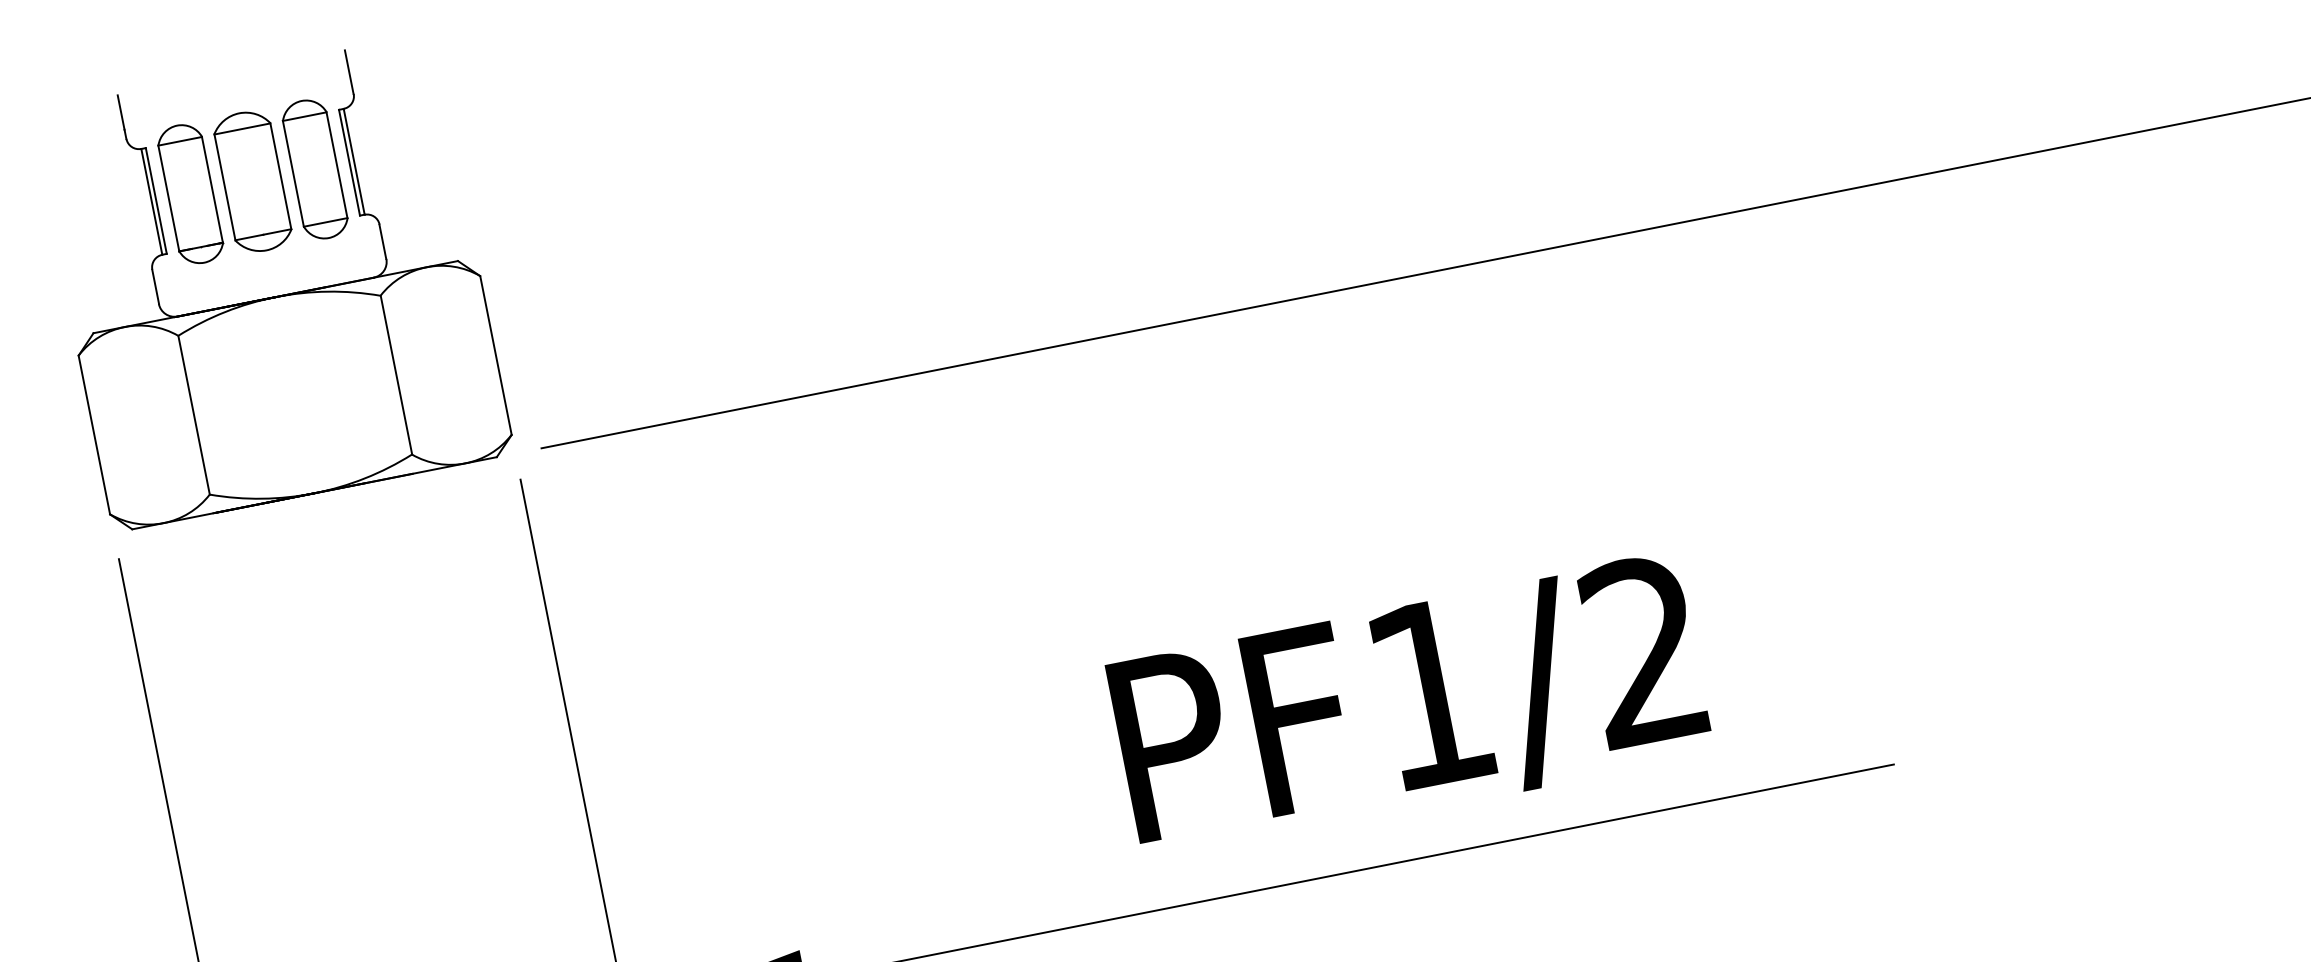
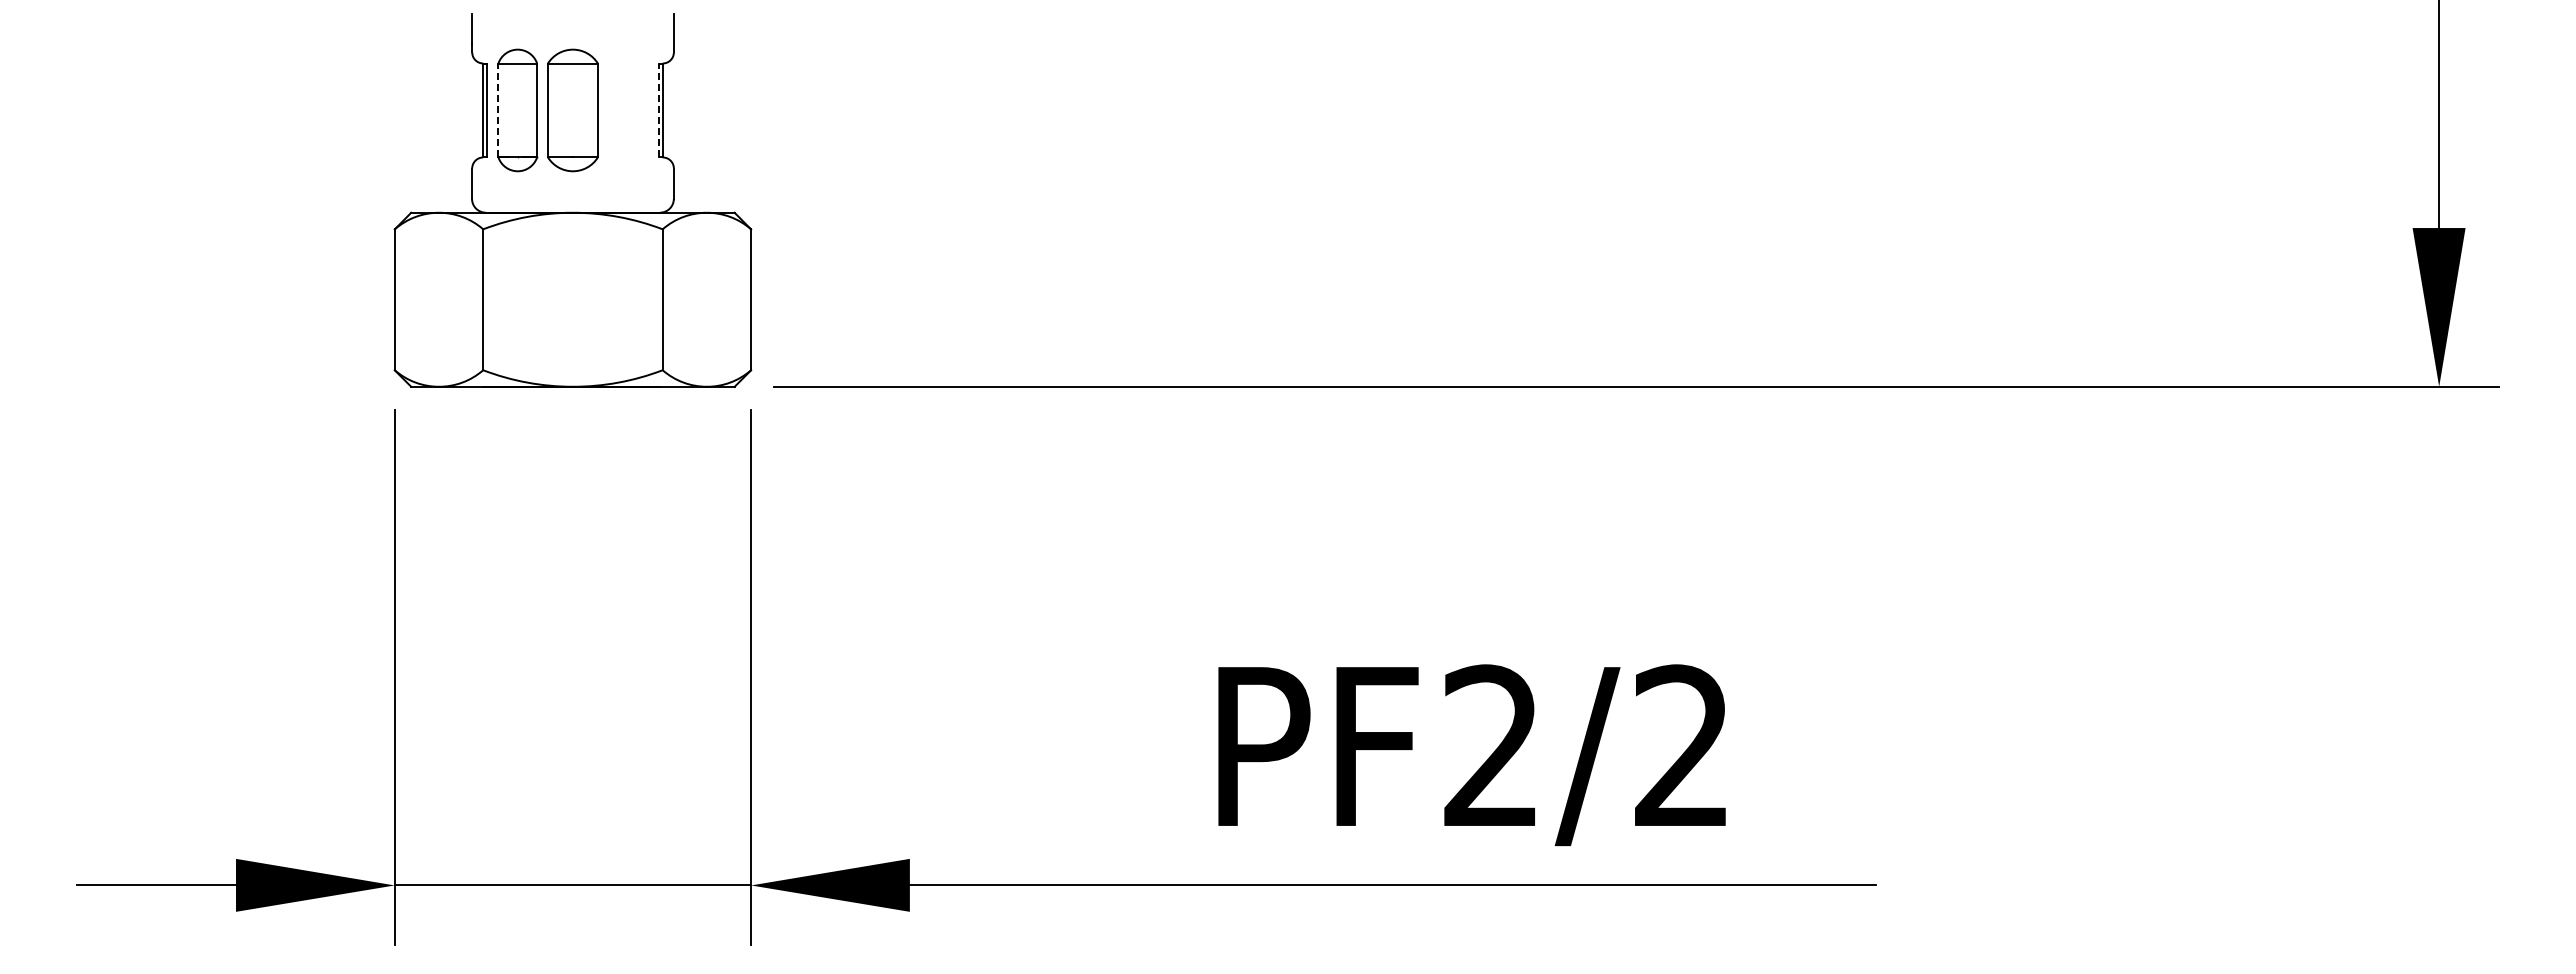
line: (349, 162) -> (658, 110), solid -> dashed
part: (315, 169) -> (628, 110), removed
line: (169, 198) -> (498, 110), solid -> dashed
text: (1428, 691) -> (1490, 744), PF1/2 -> PF2/2

